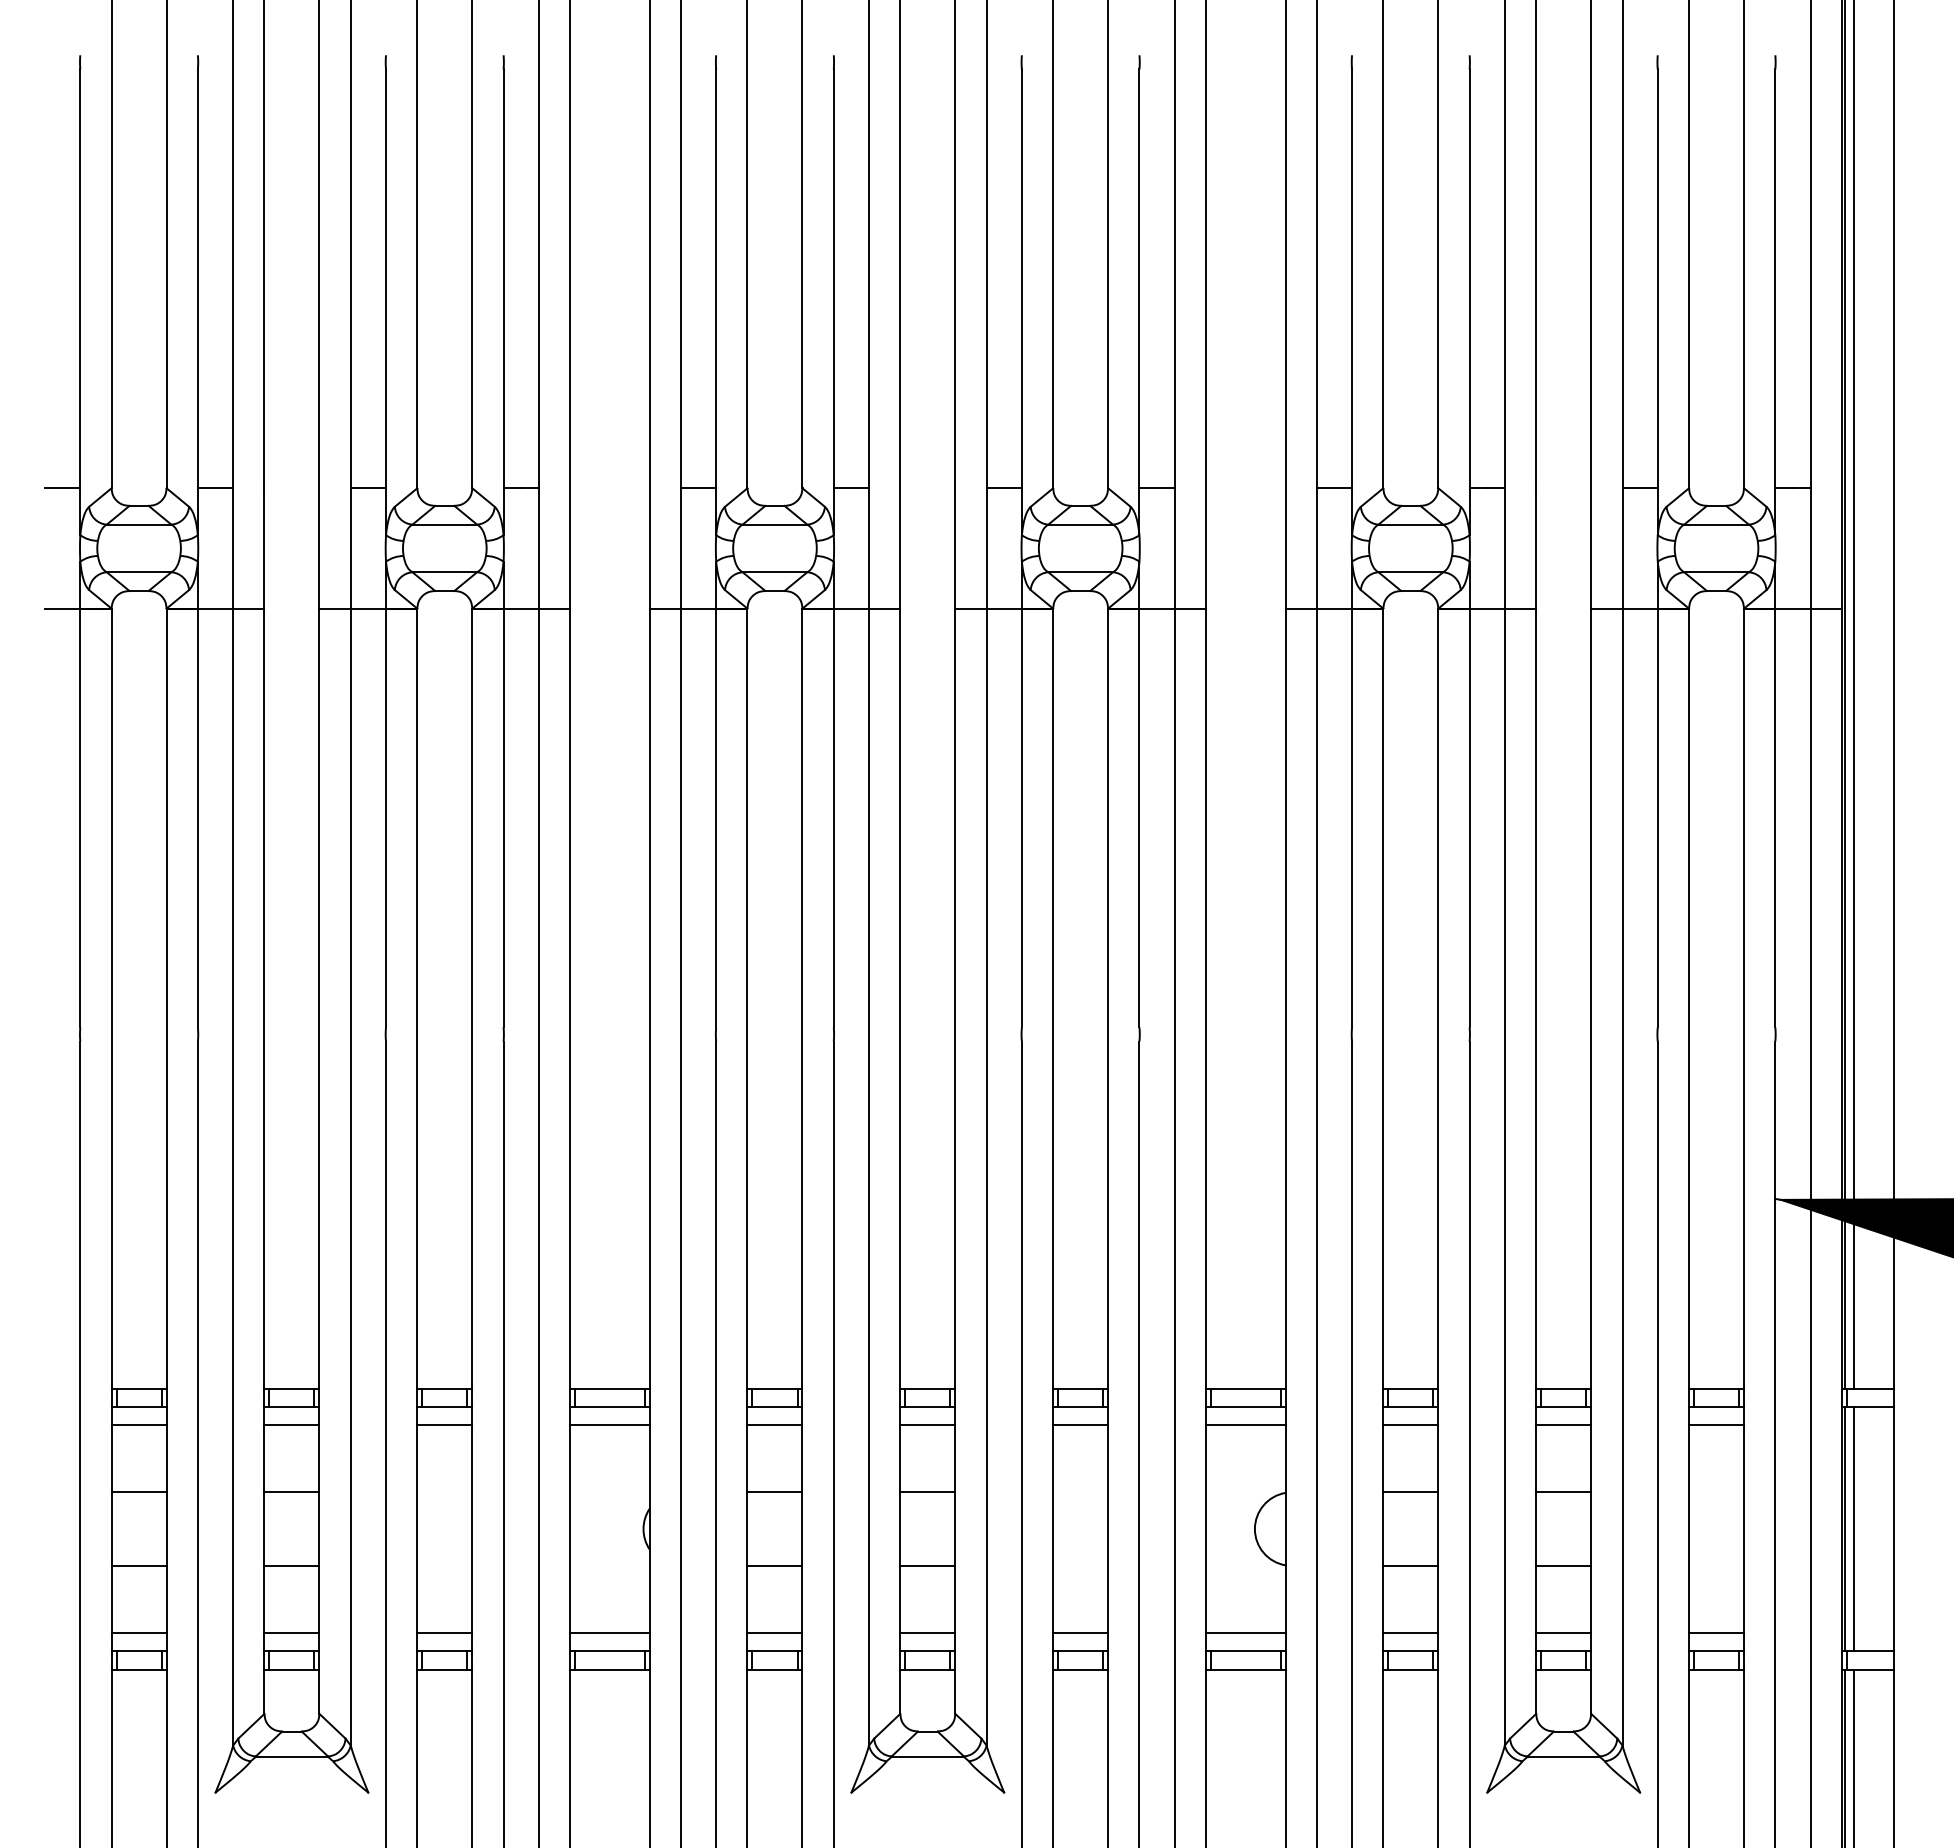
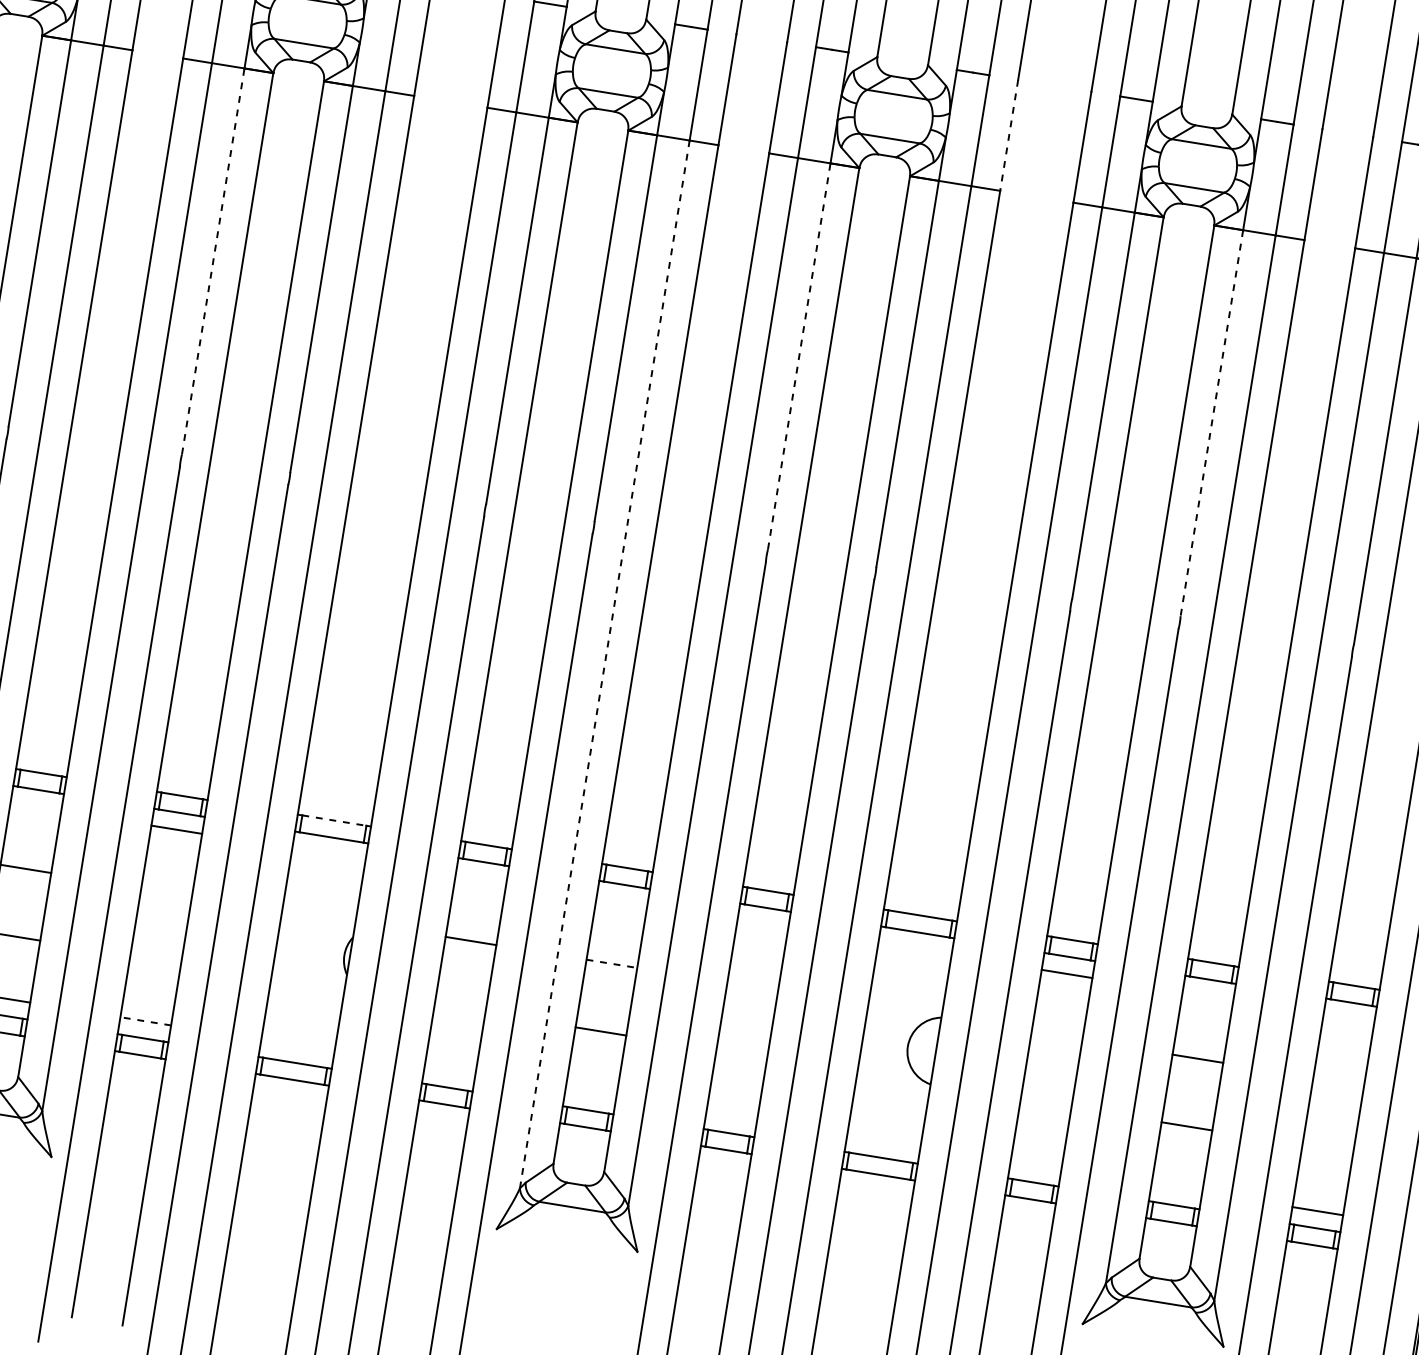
line: (1206, 548) -> (1009, 135), solid -> dashed
line: (386, 817) -> (213, 261), solid -> dashed
line: (1021, 817) -> (798, 355), solid -> dashed
line: (1469, 818) -> (1211, 423), solid -> dashed
line: (869, 1176) -> (605, 663), solid -> dashed
line: (609, 1388) -> (334, 820), solid -> dashed
line: (291, 1425) -> (35, 807), removed
line: (609, 1425) -> (328, 854), removed
line: (774, 1425) -> (480, 879), removed
line: (927, 1425) -> (621, 902), removed
line: (1080, 1425) -> (762, 924), removed
line: (1245, 1425) -> (914, 949), removed
line: (1563, 1425) -> (1207, 997), removed
line: (1716, 1425) -> (1348, 1019), removed
line: (927, 1492) -> (611, 963), solid -> dashed
line: (1410, 1492) -> (1056, 1035), removed
line: (774, 1565) -> (459, 1008), removed
line: (1410, 1565) -> (1045, 1103), removed
line: (444, 1633) -> (145, 1021), solid -> dashed
line: (609, 1633) -> (297, 1046), removed
line: (774, 1633) -> (449, 1070), removed
line: (927, 1633) -> (590, 1093), removed
line: (1080, 1633) -> (731, 1116), removed
line: (1245, 1633) -> (883, 1141), removed
line: (1410, 1633) -> (1035, 1165), removed
line: (1563, 1633) -> (1176, 1188), removed

